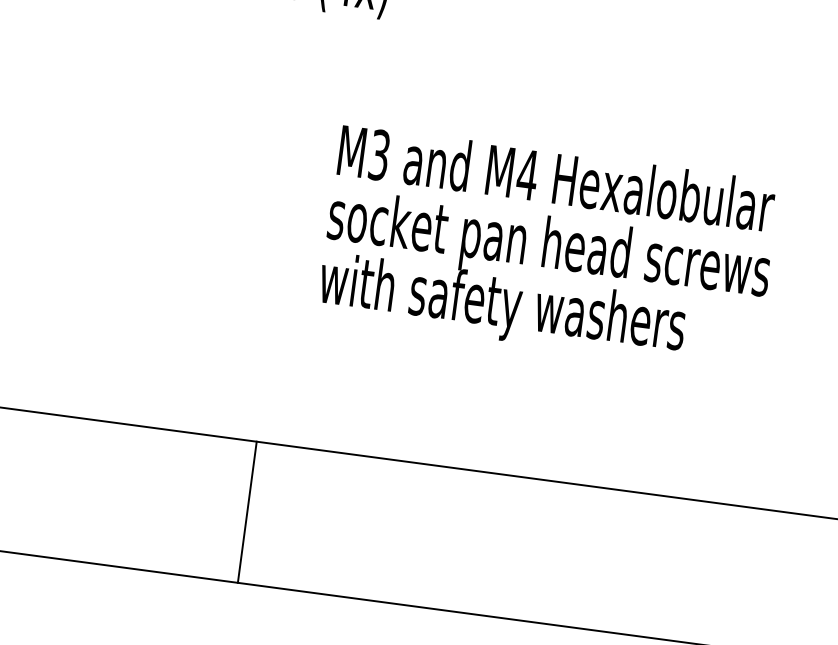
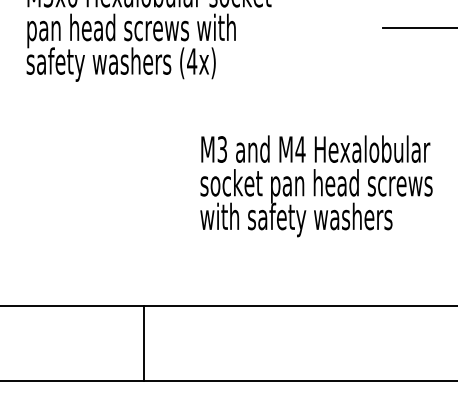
line: (247, 511) -> (143, 343), moved

